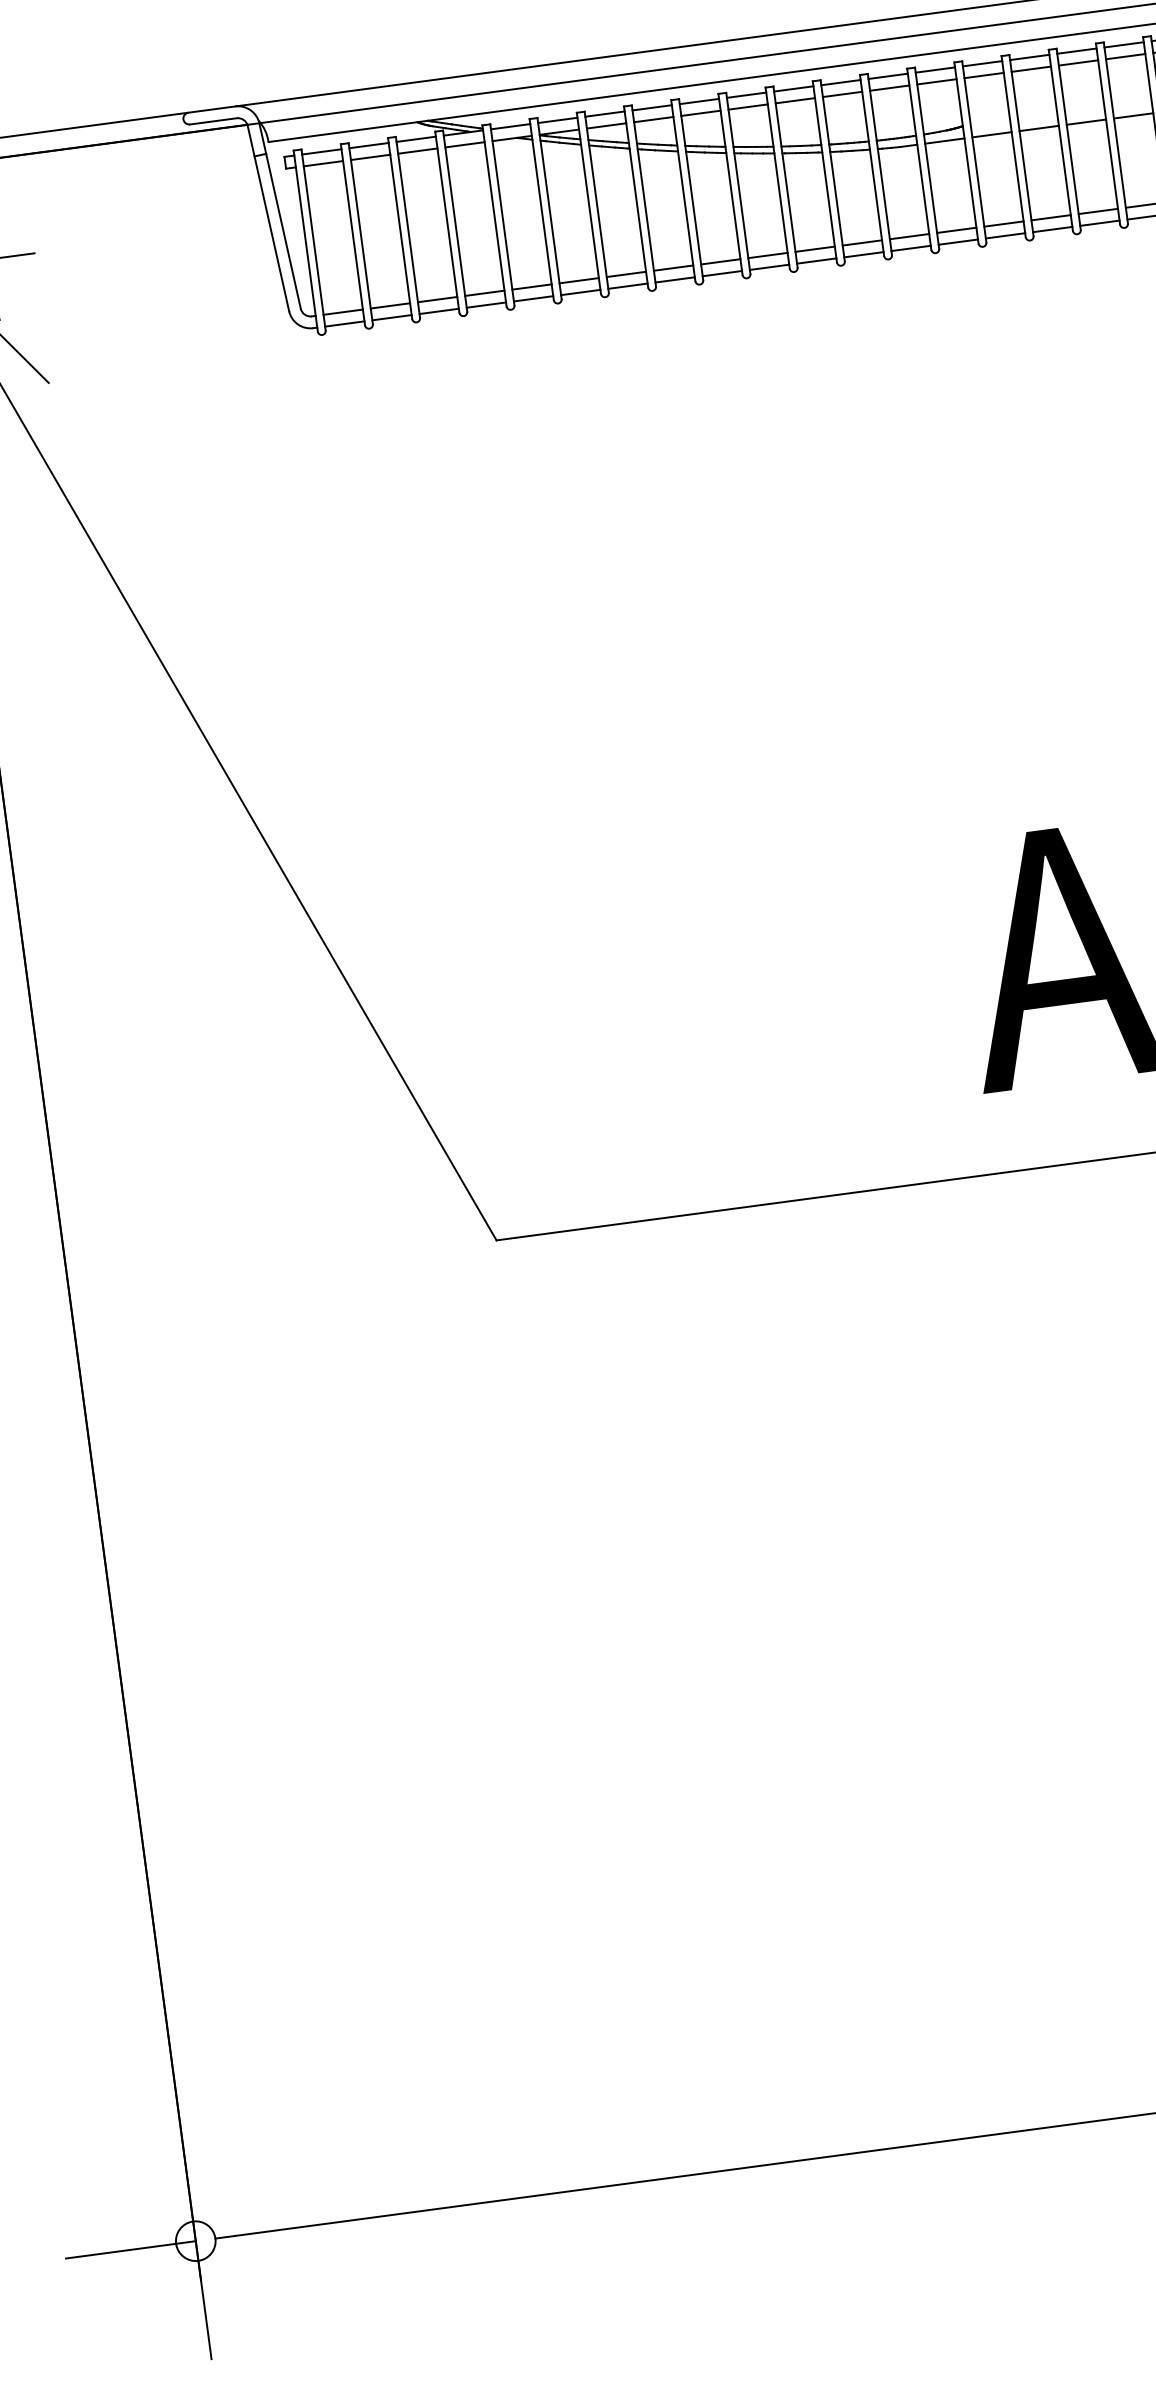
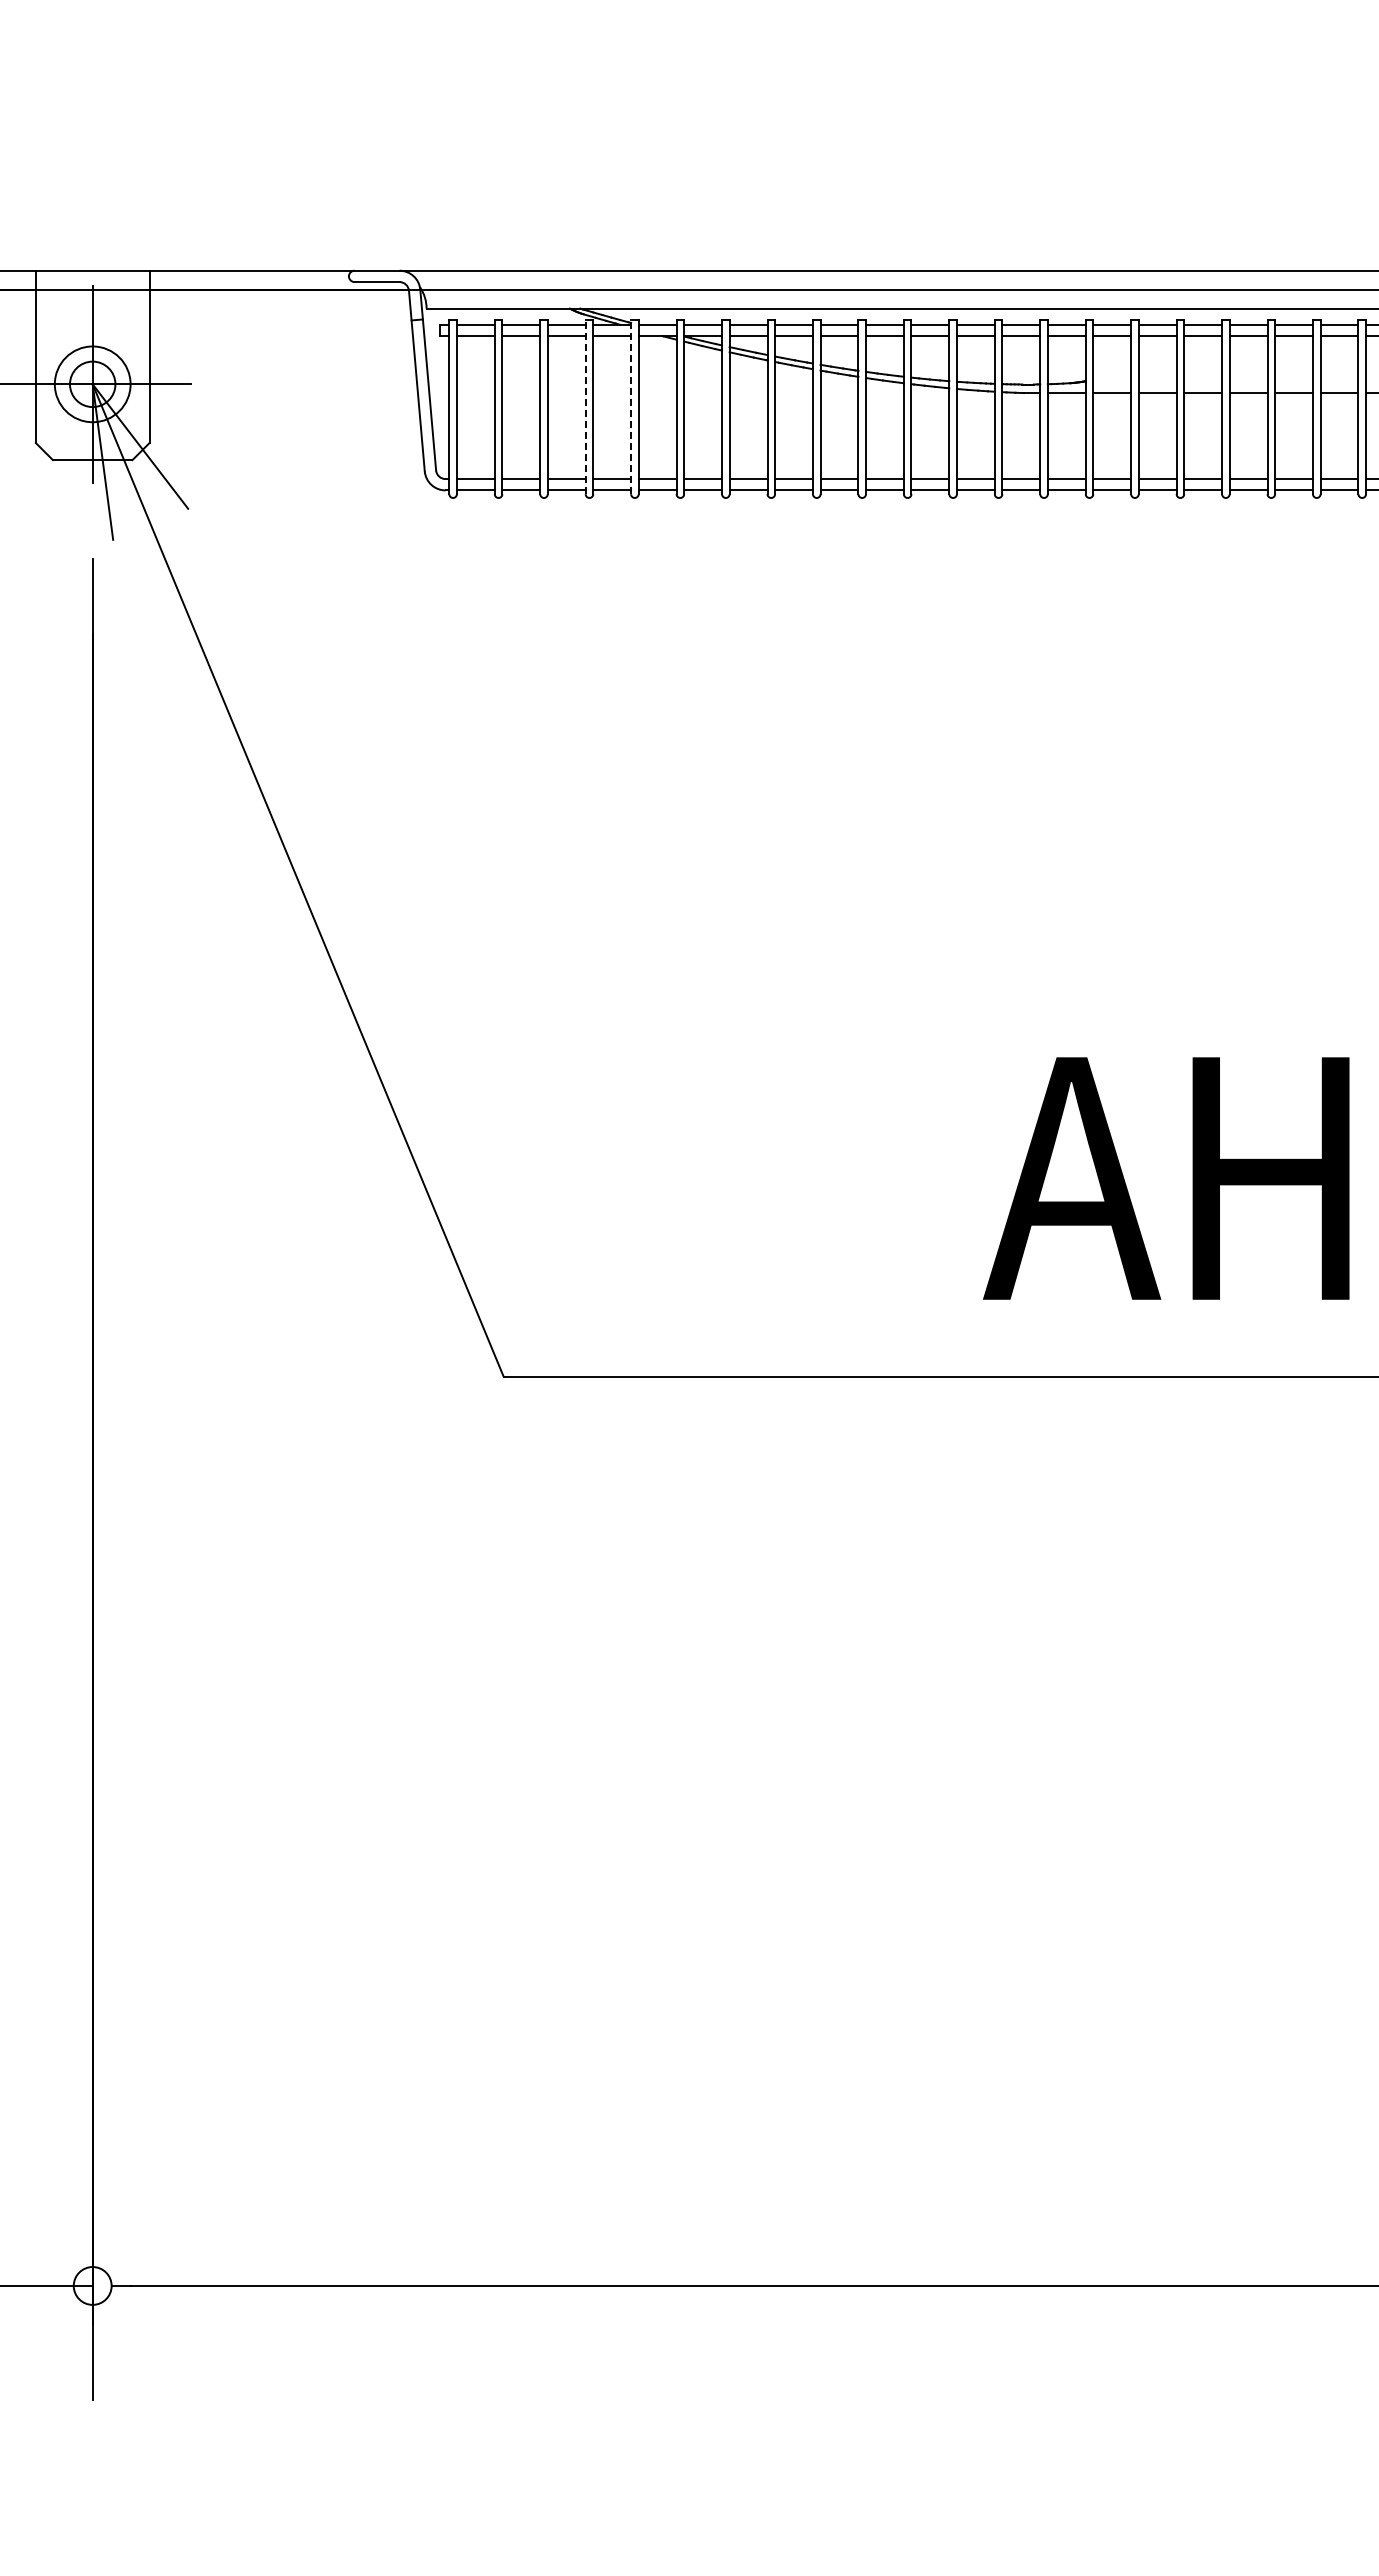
line: (494, 215) -> (631, 406), solid -> dashed
line: (447, 221) -> (585, 406), solid -> dashed

